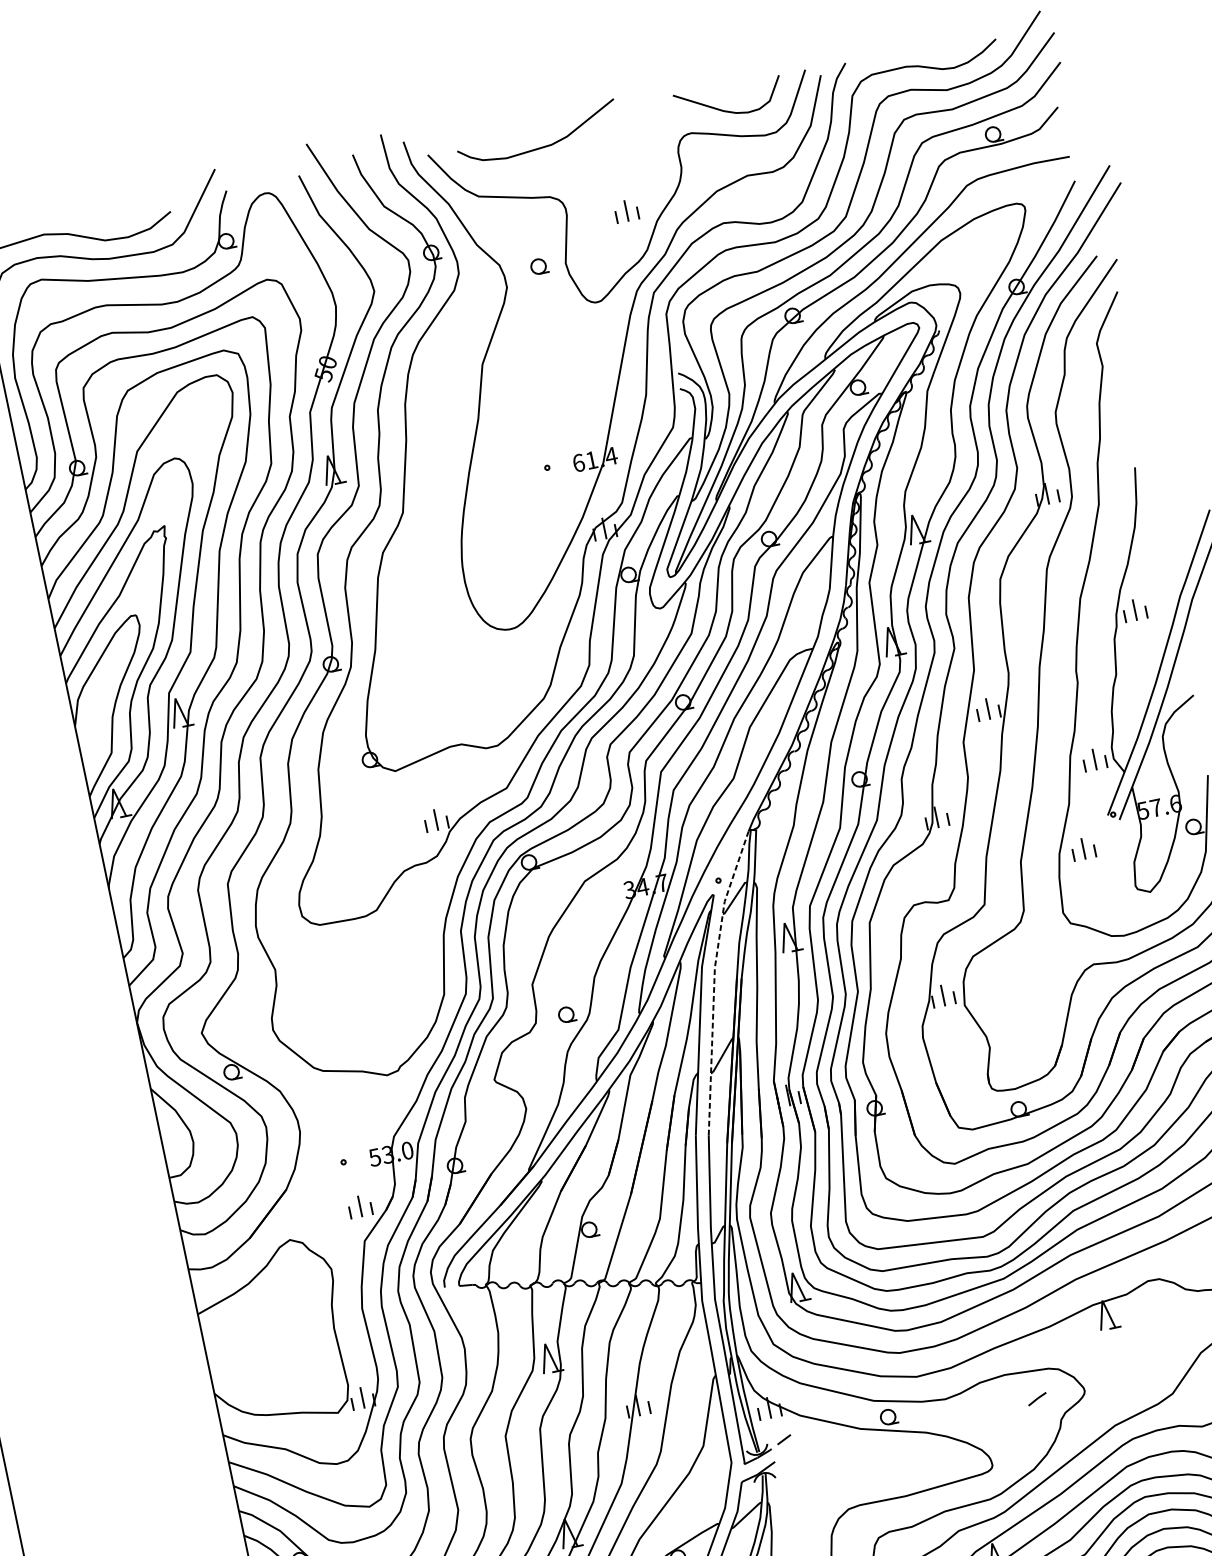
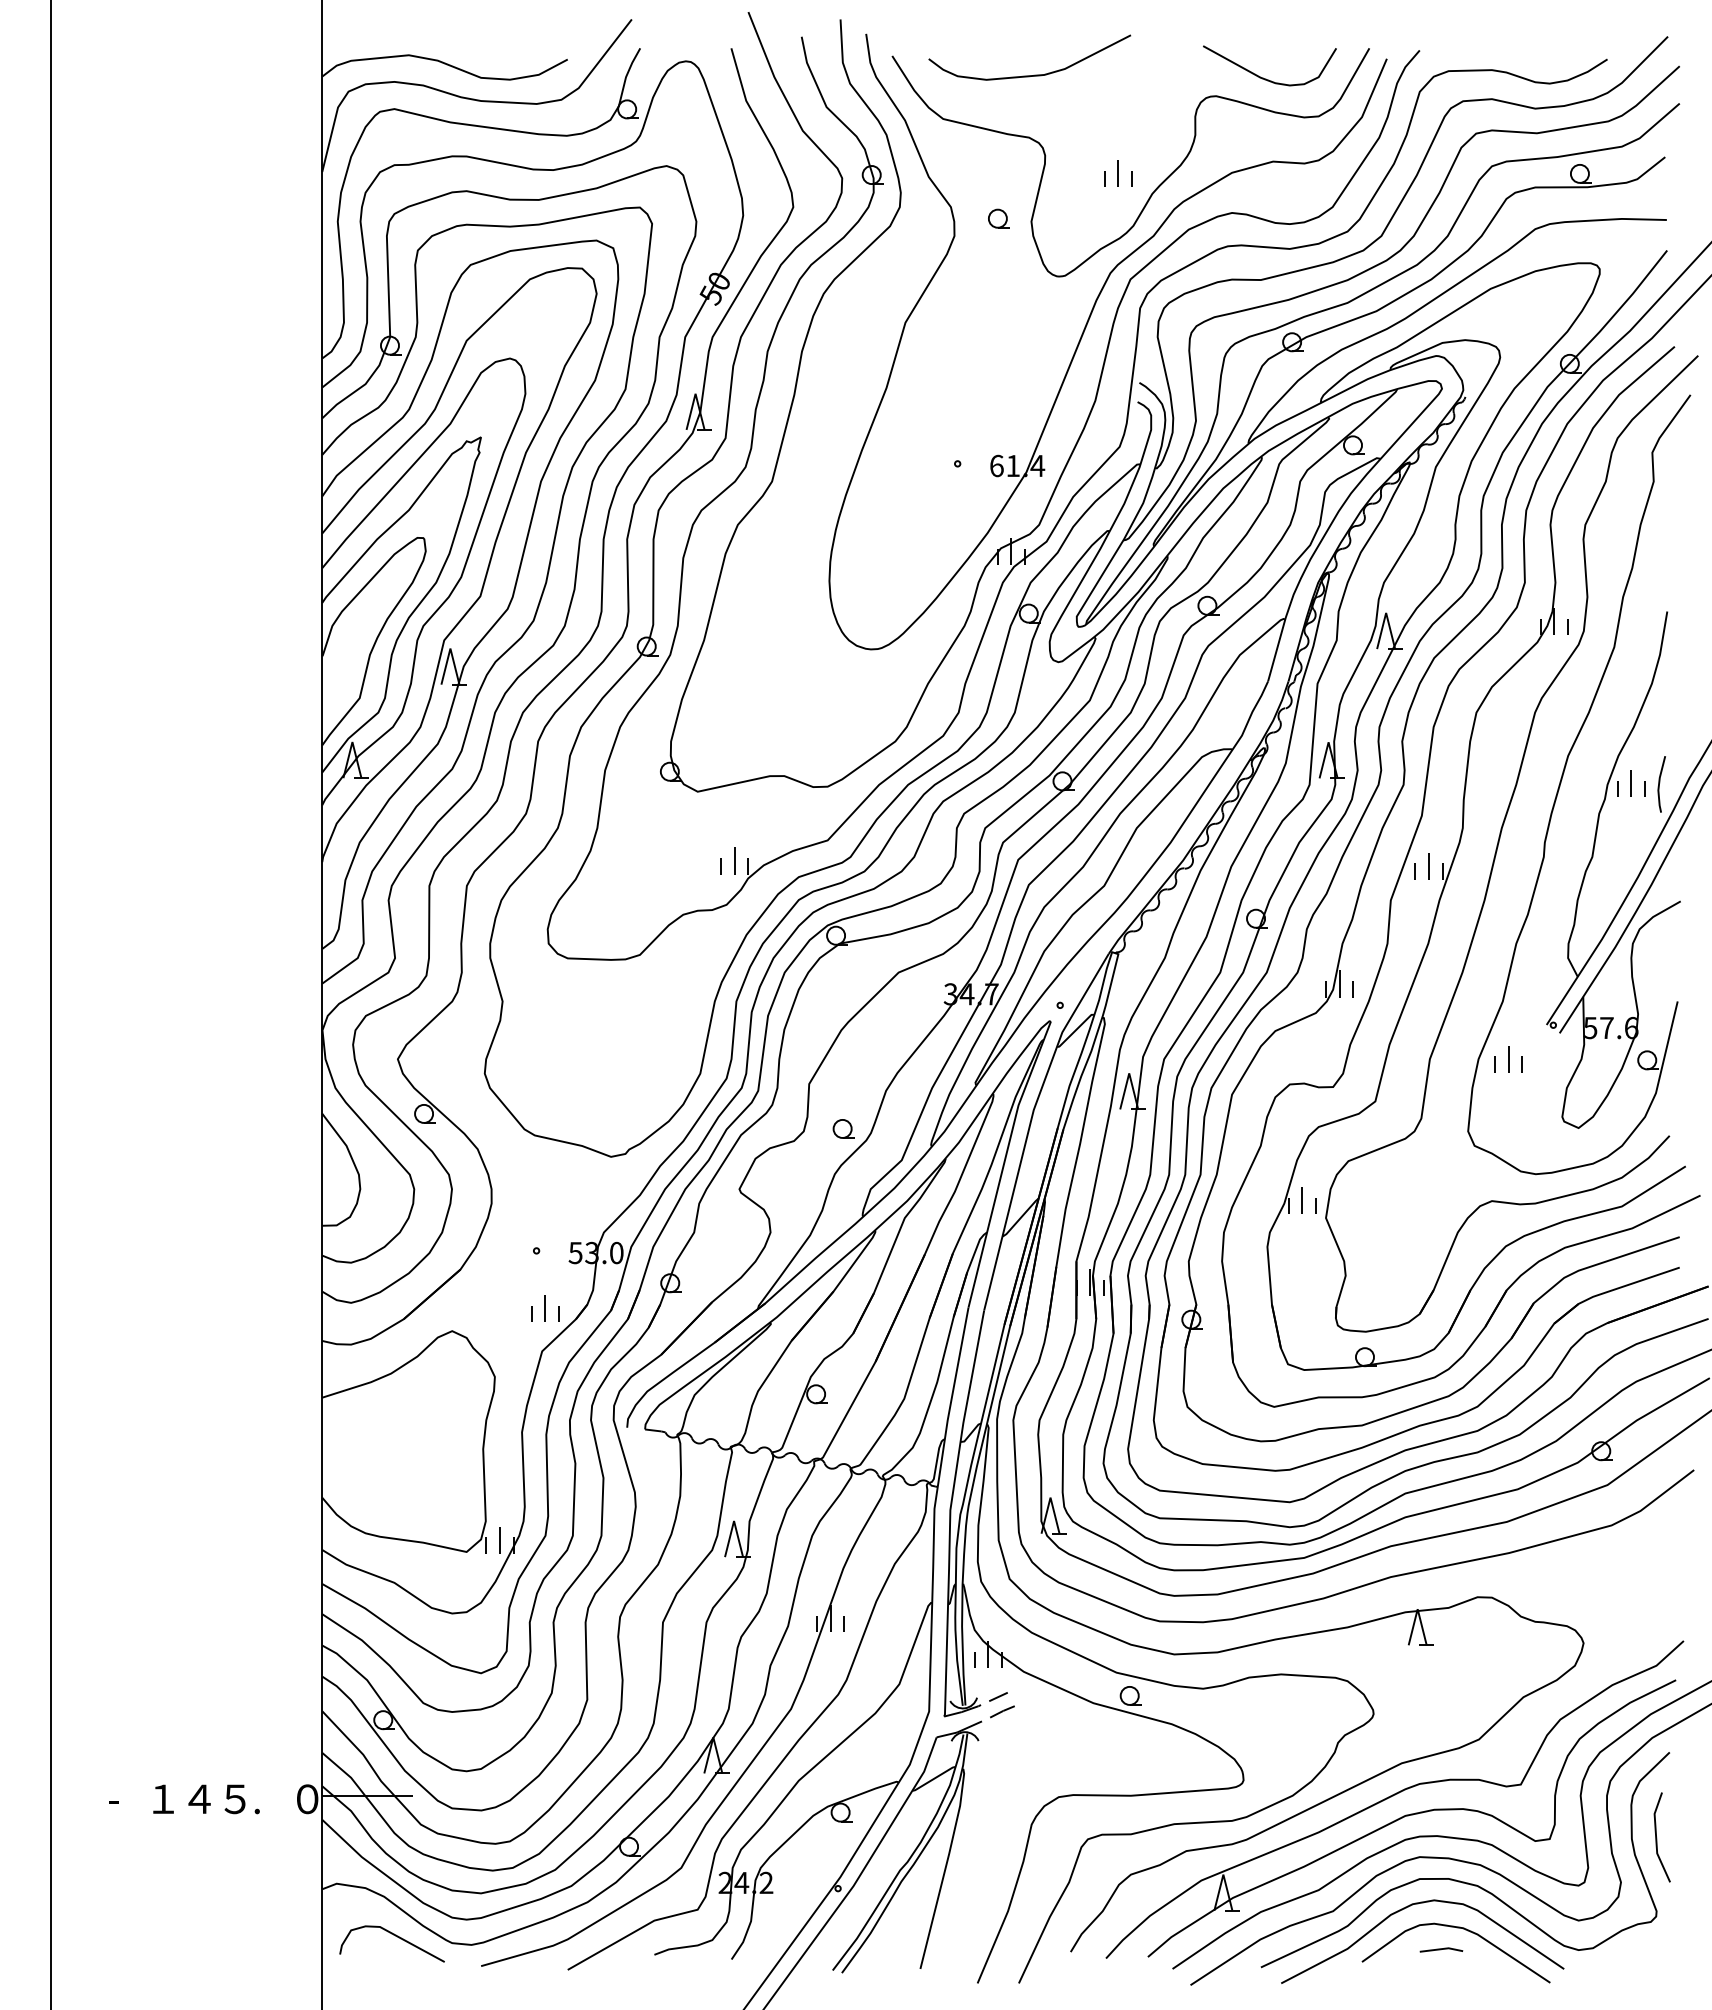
line: (1157, 605) -> (1659, 784), added
part: (1094, 759) -> (1544, 954), removed
line: (714, 980) -> (1030, 1124), dashed -> solid
line: (1037, 1398) -> (1002, 1711), moved

